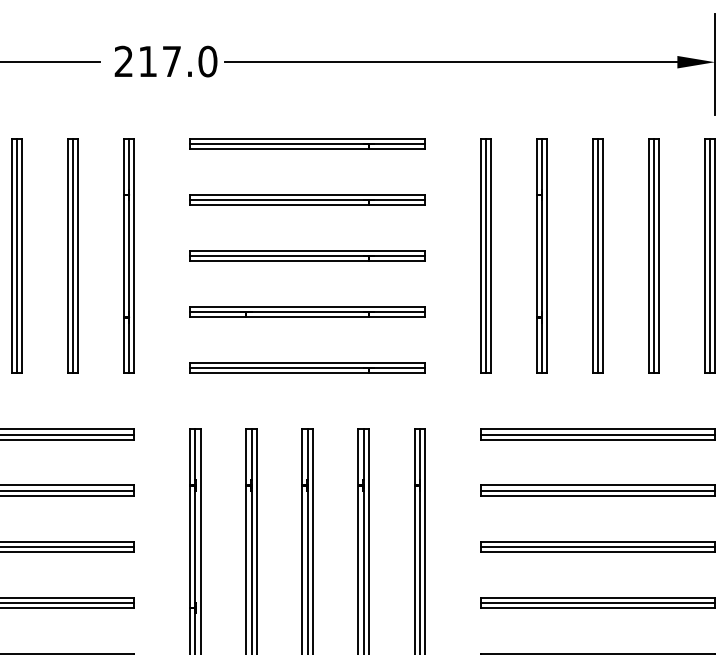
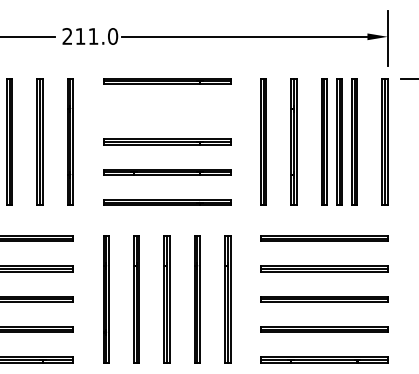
text: (171, 61) -> (93, 36), 217.0 -> 211.0
part: (308, 199) -> (167, 111), removed
part: (625, 255) -> (339, 141), added

